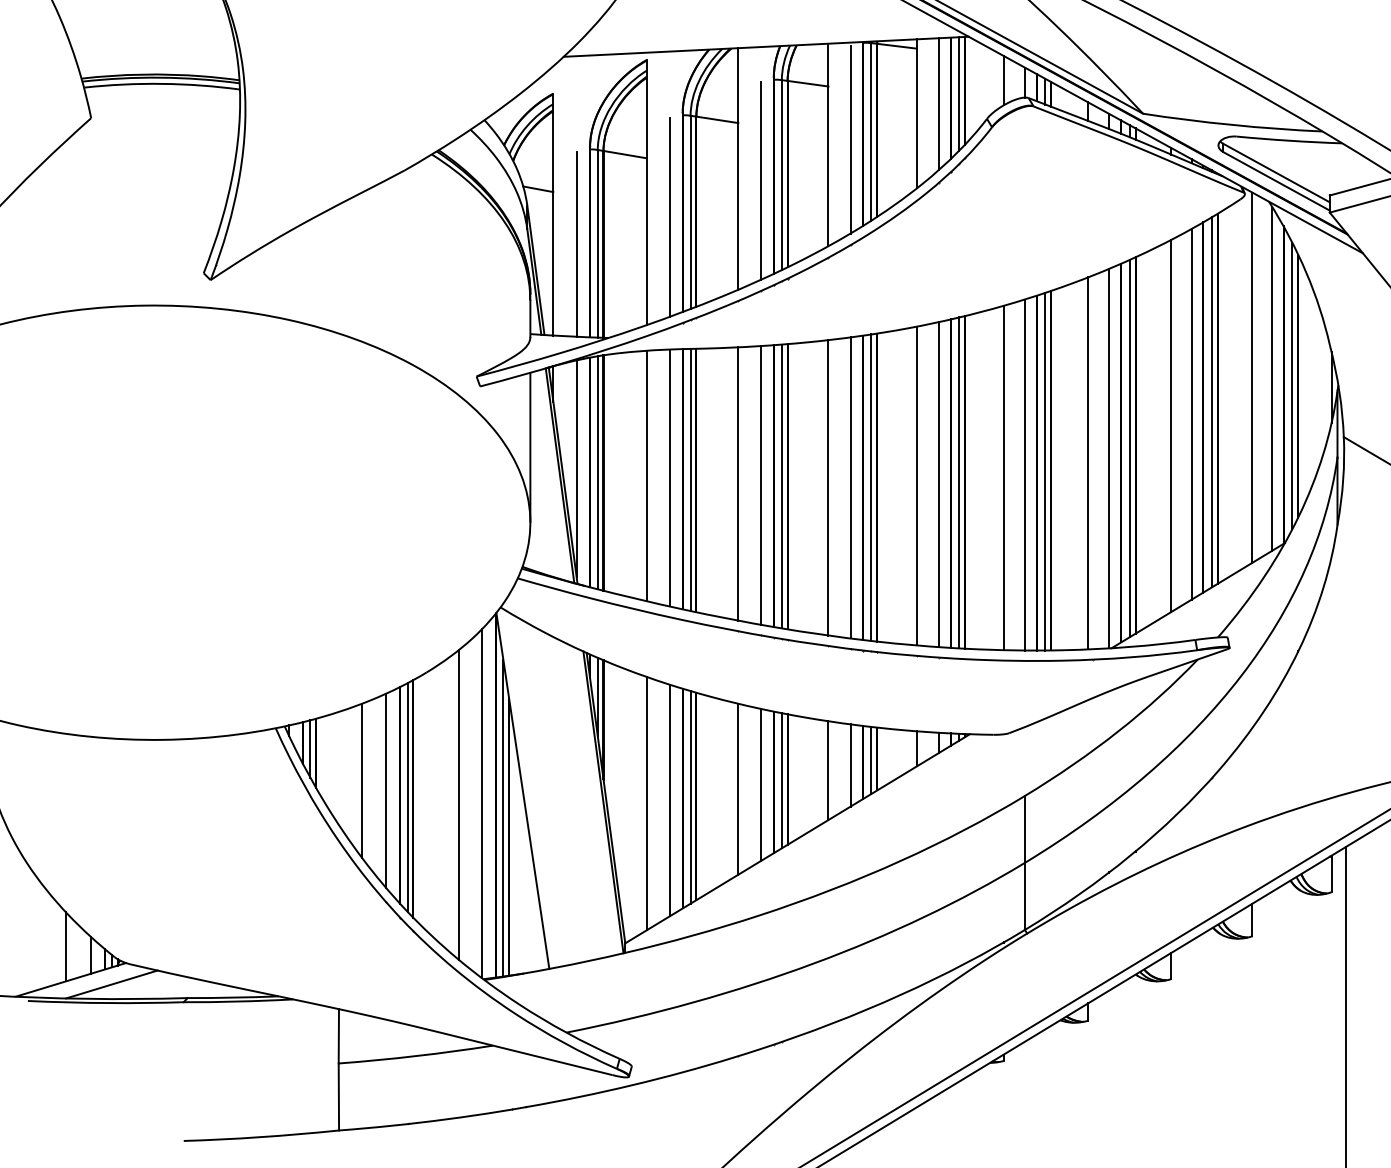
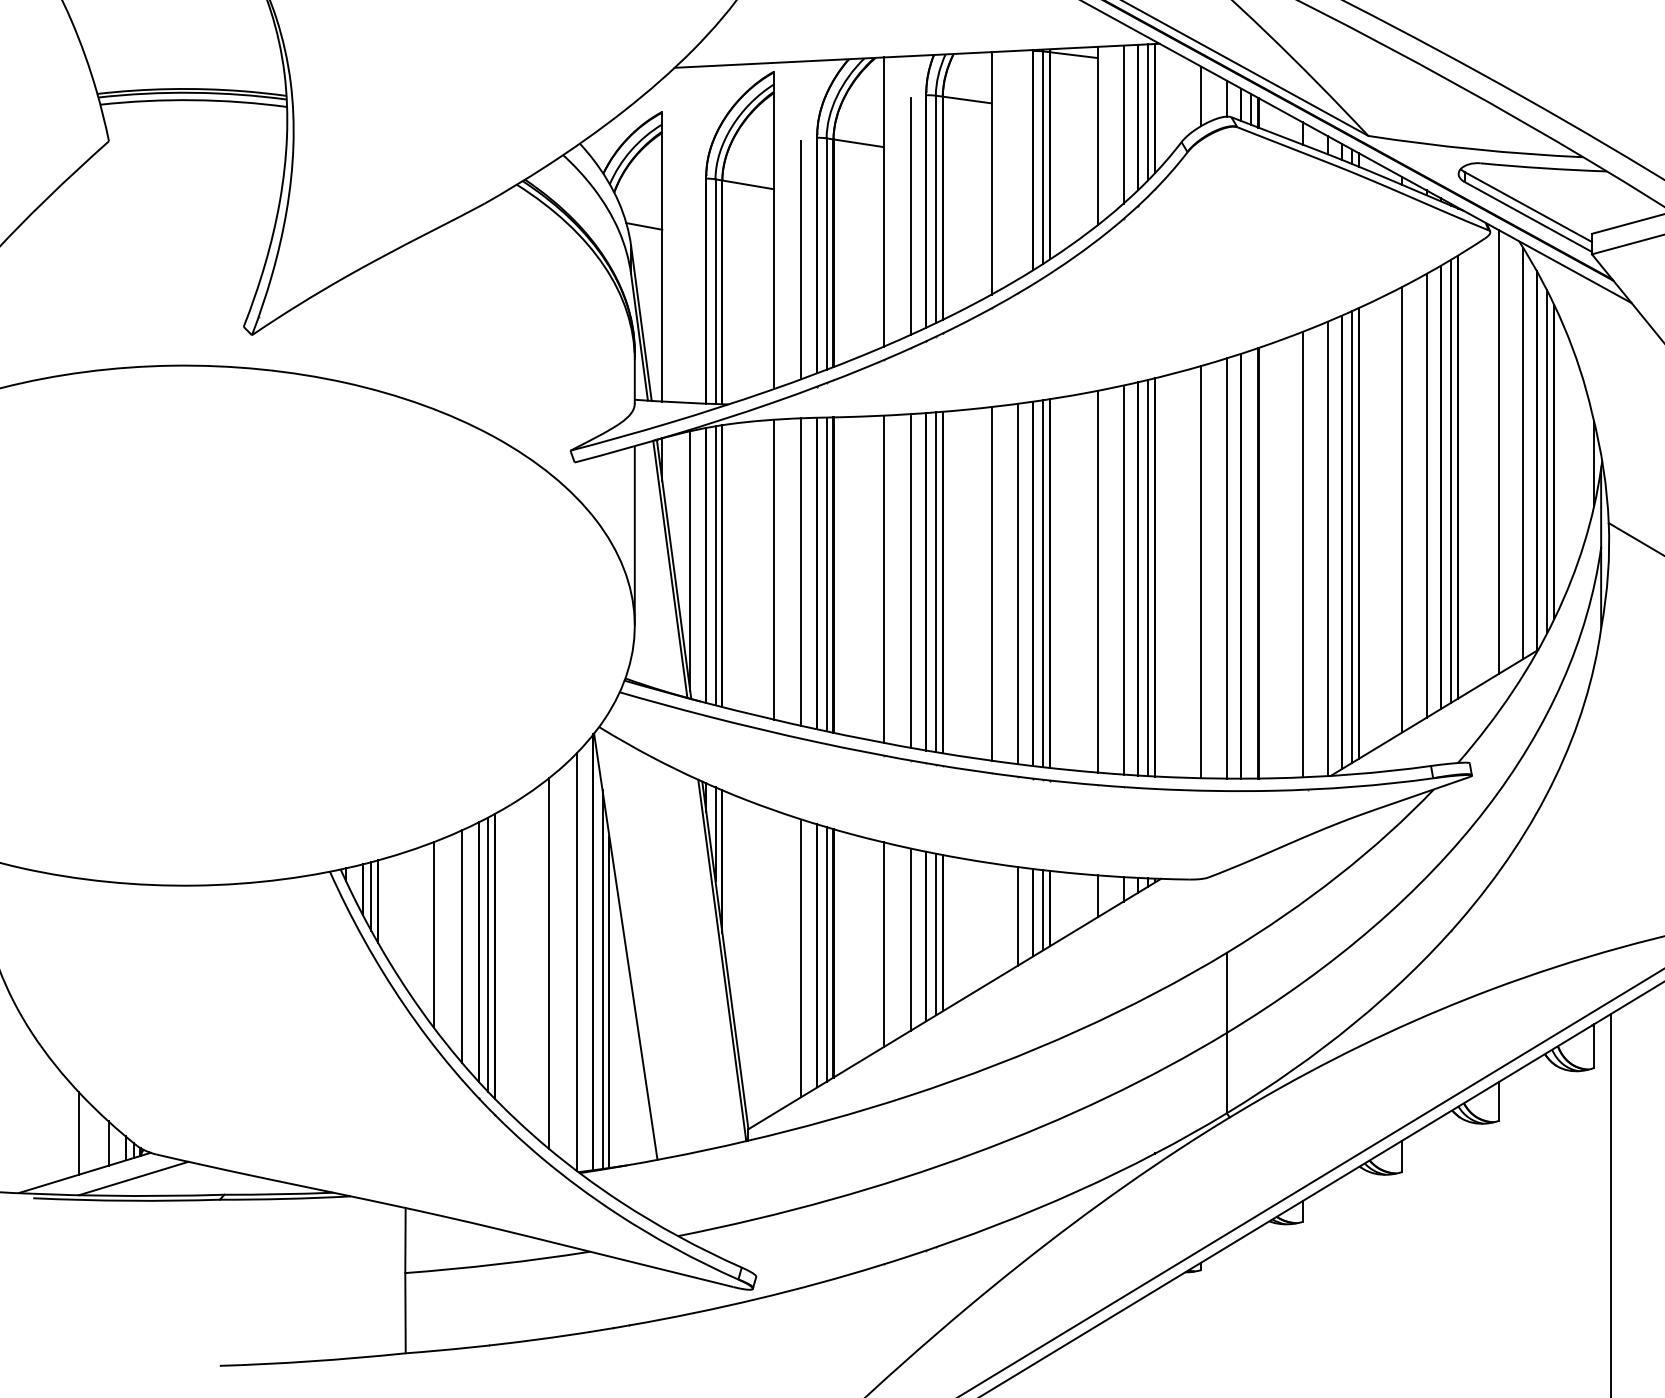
line: (850, 139) -> (1018, 166), removed
line: (576, 243) -> (690, 291), removed
line: (1045, 471) -> (1251, 564), removed
line: (828, 770) -> (991, 922), removed
line: (646, 803) -> (773, 961), removed

